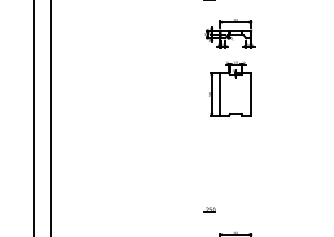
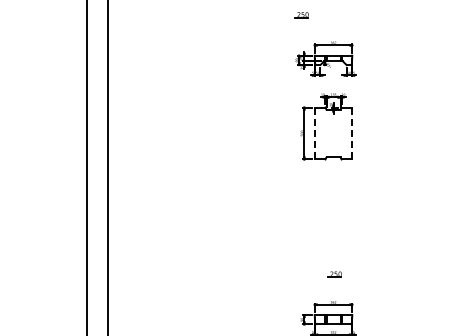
line: (220, 94) -> (314, 133), solid -> dashed
line: (251, 94) -> (352, 133), solid -> dashed
part: (209, 210) -> (334, 274), moved

